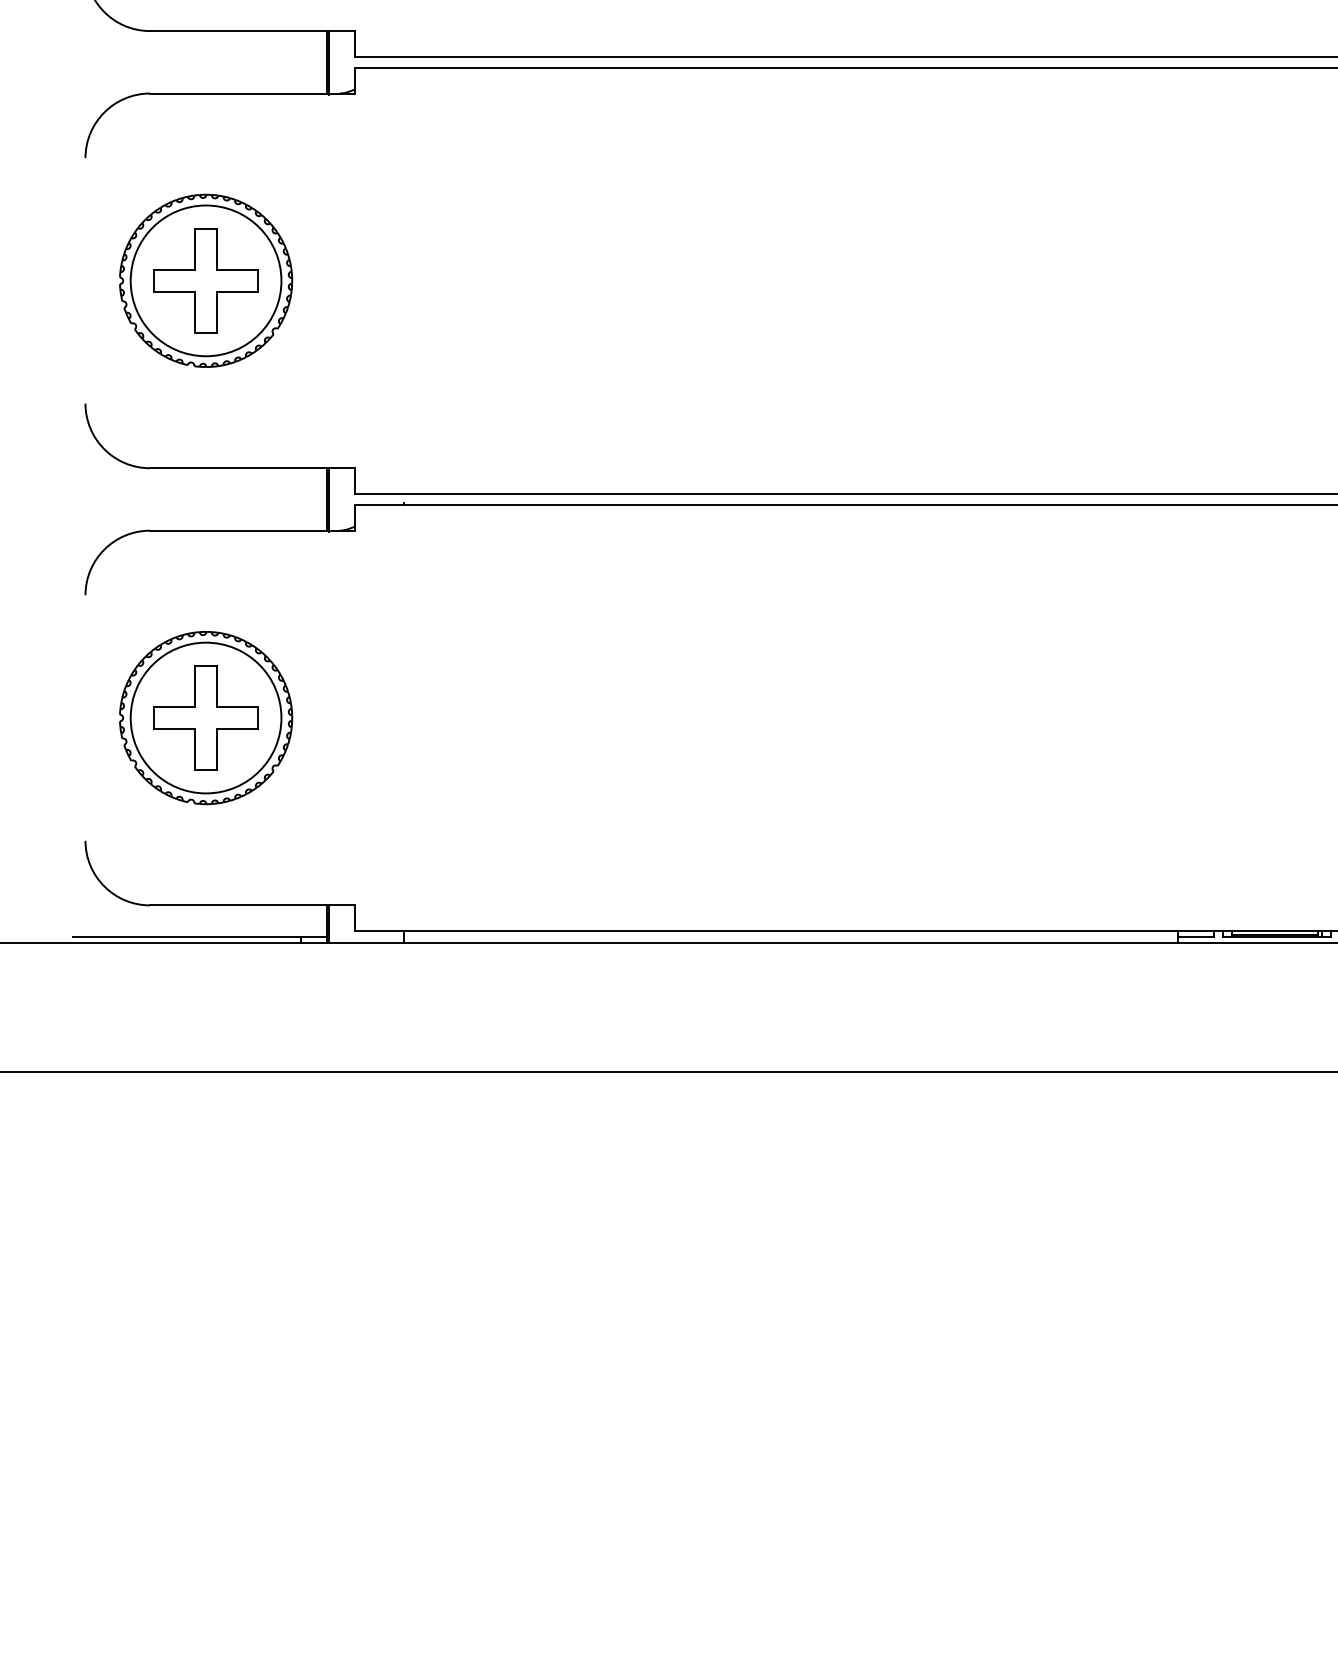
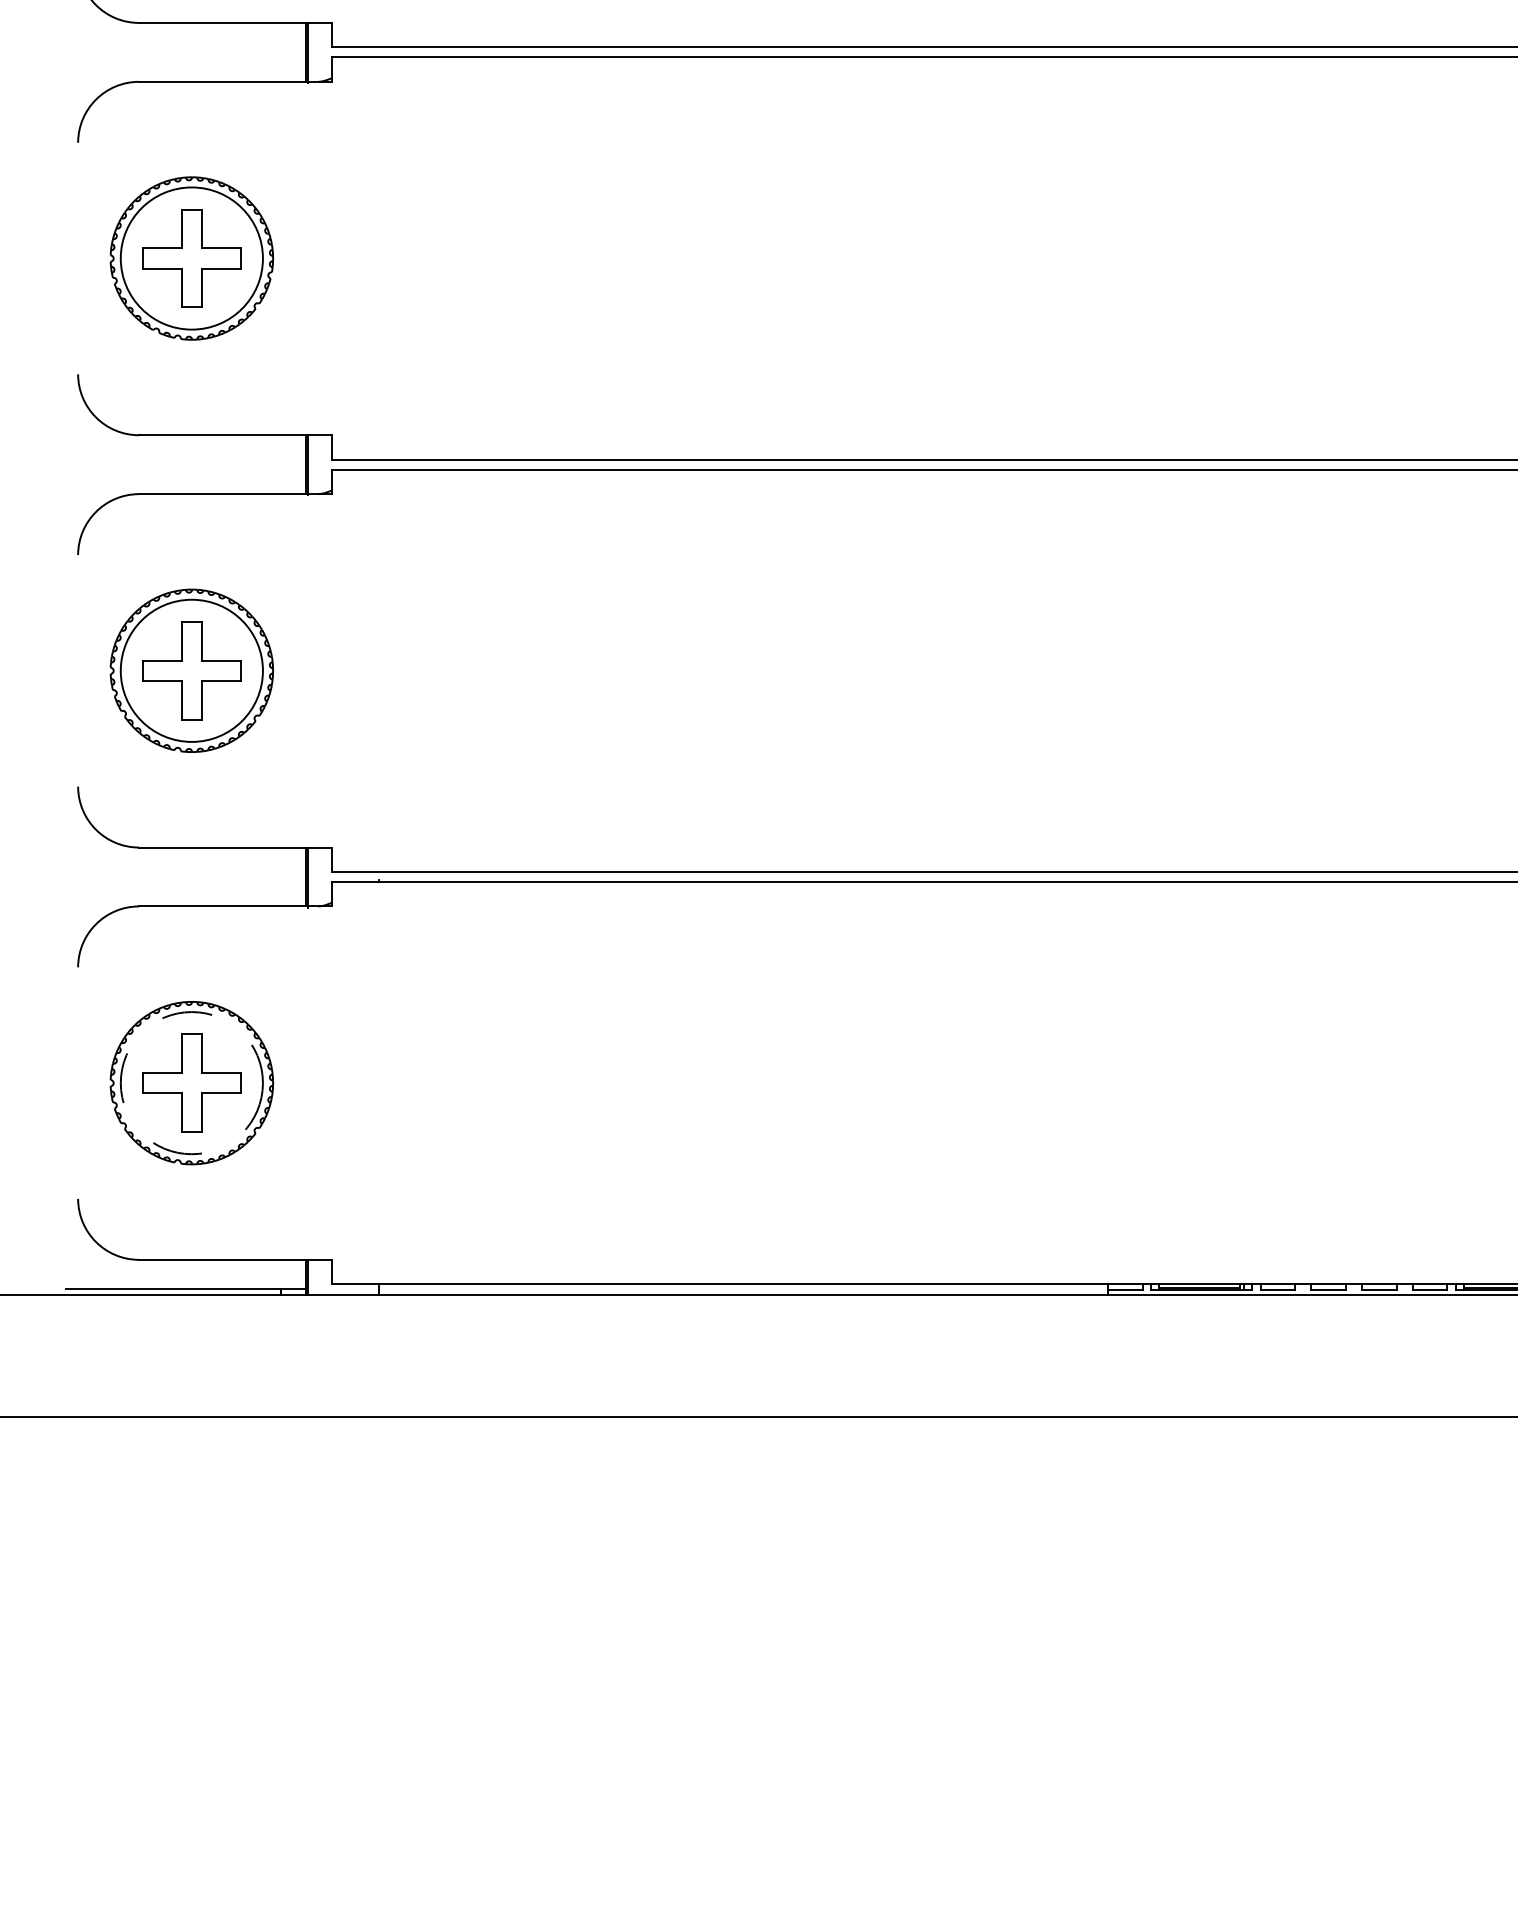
circle: (205, 718) -> (191, 1083), solid -> dashed

